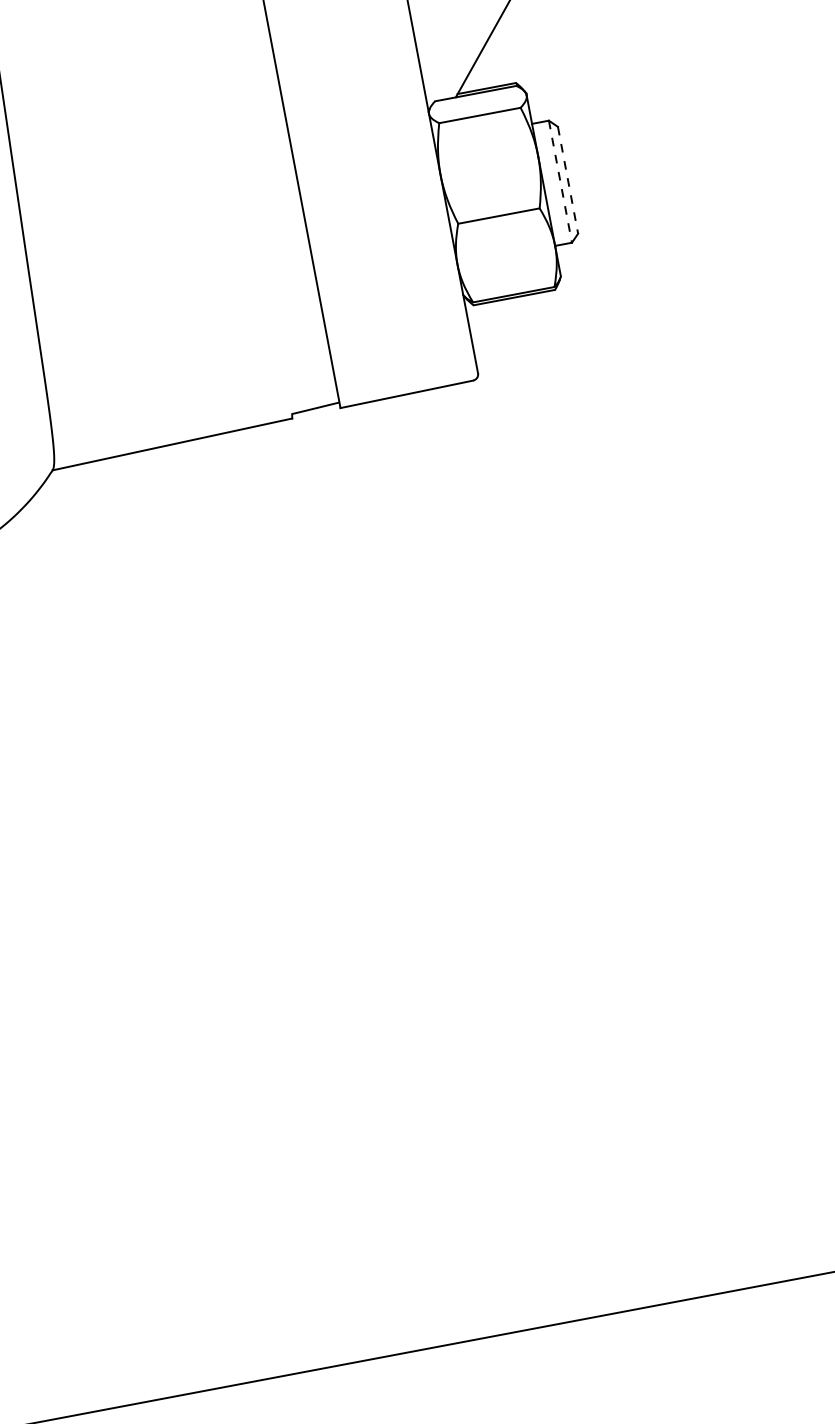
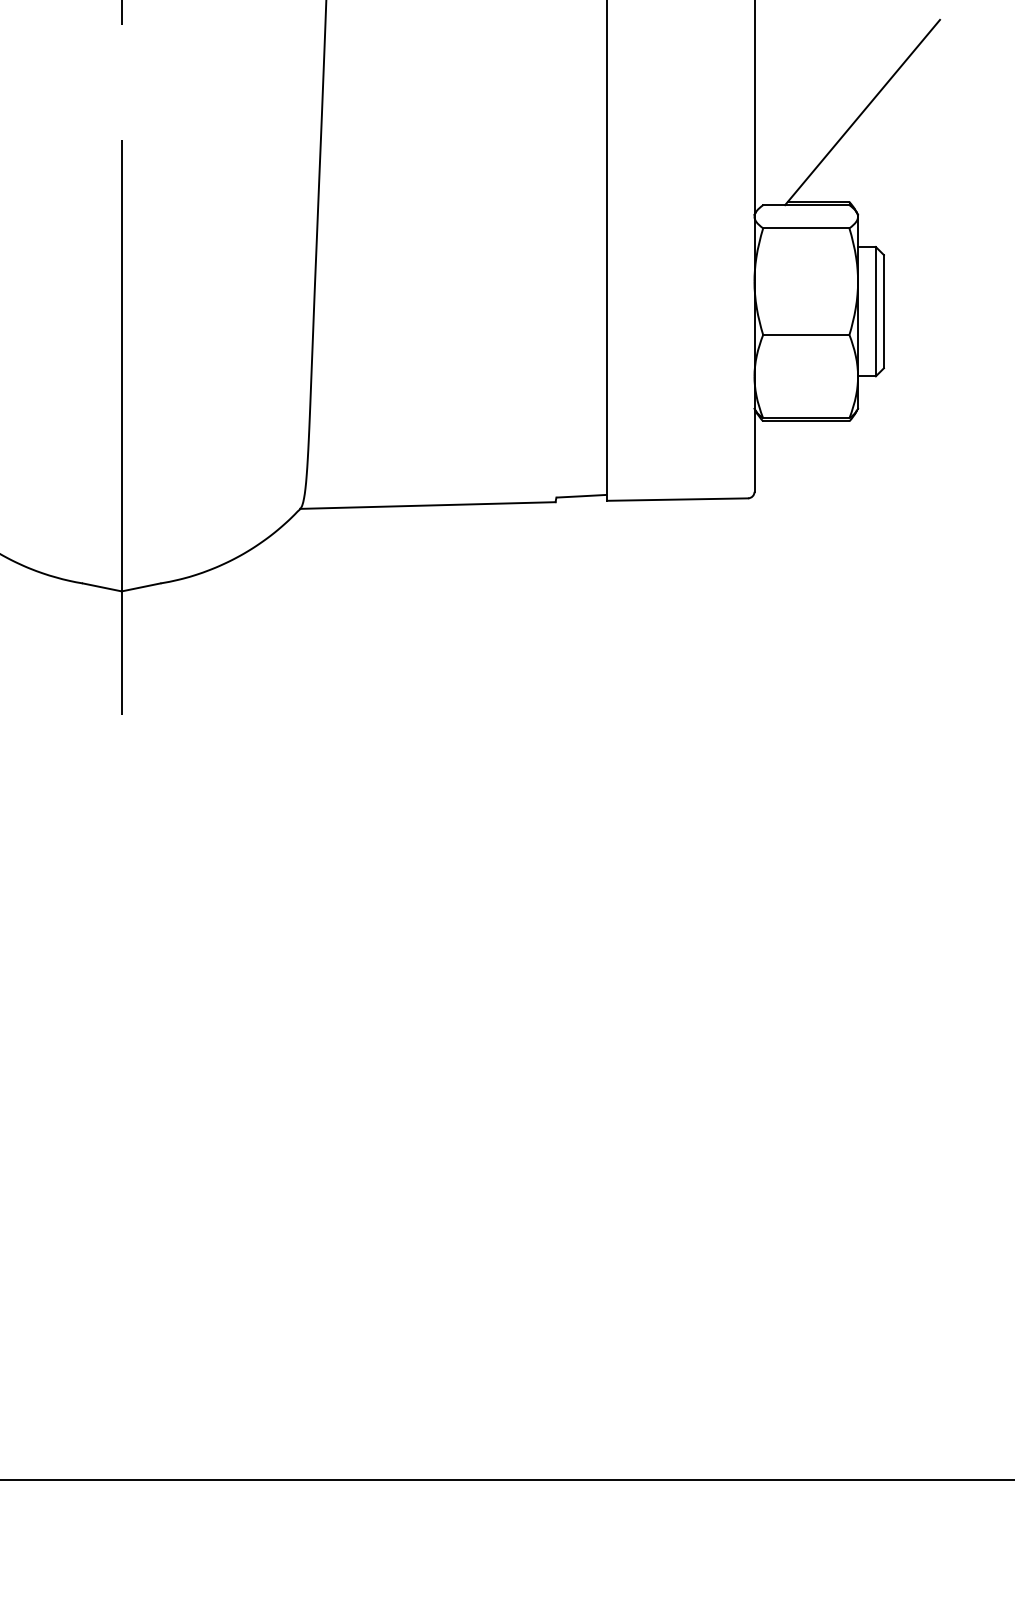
line: (567, 180) -> (883, 311), dashed -> solid
line: (560, 181) -> (875, 311), dashed -> solid

